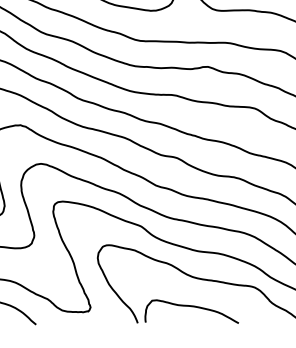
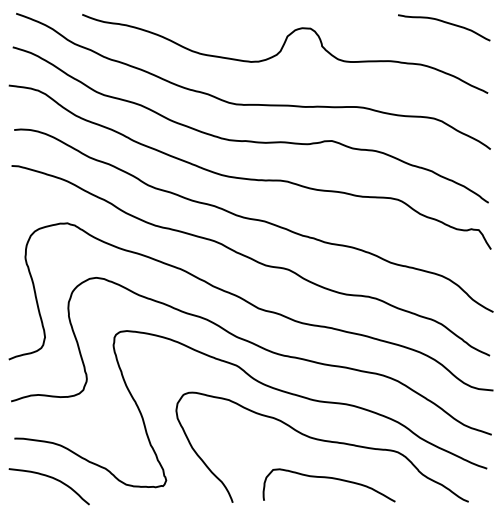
curve: (191, 306) -> (328, 478), moved

